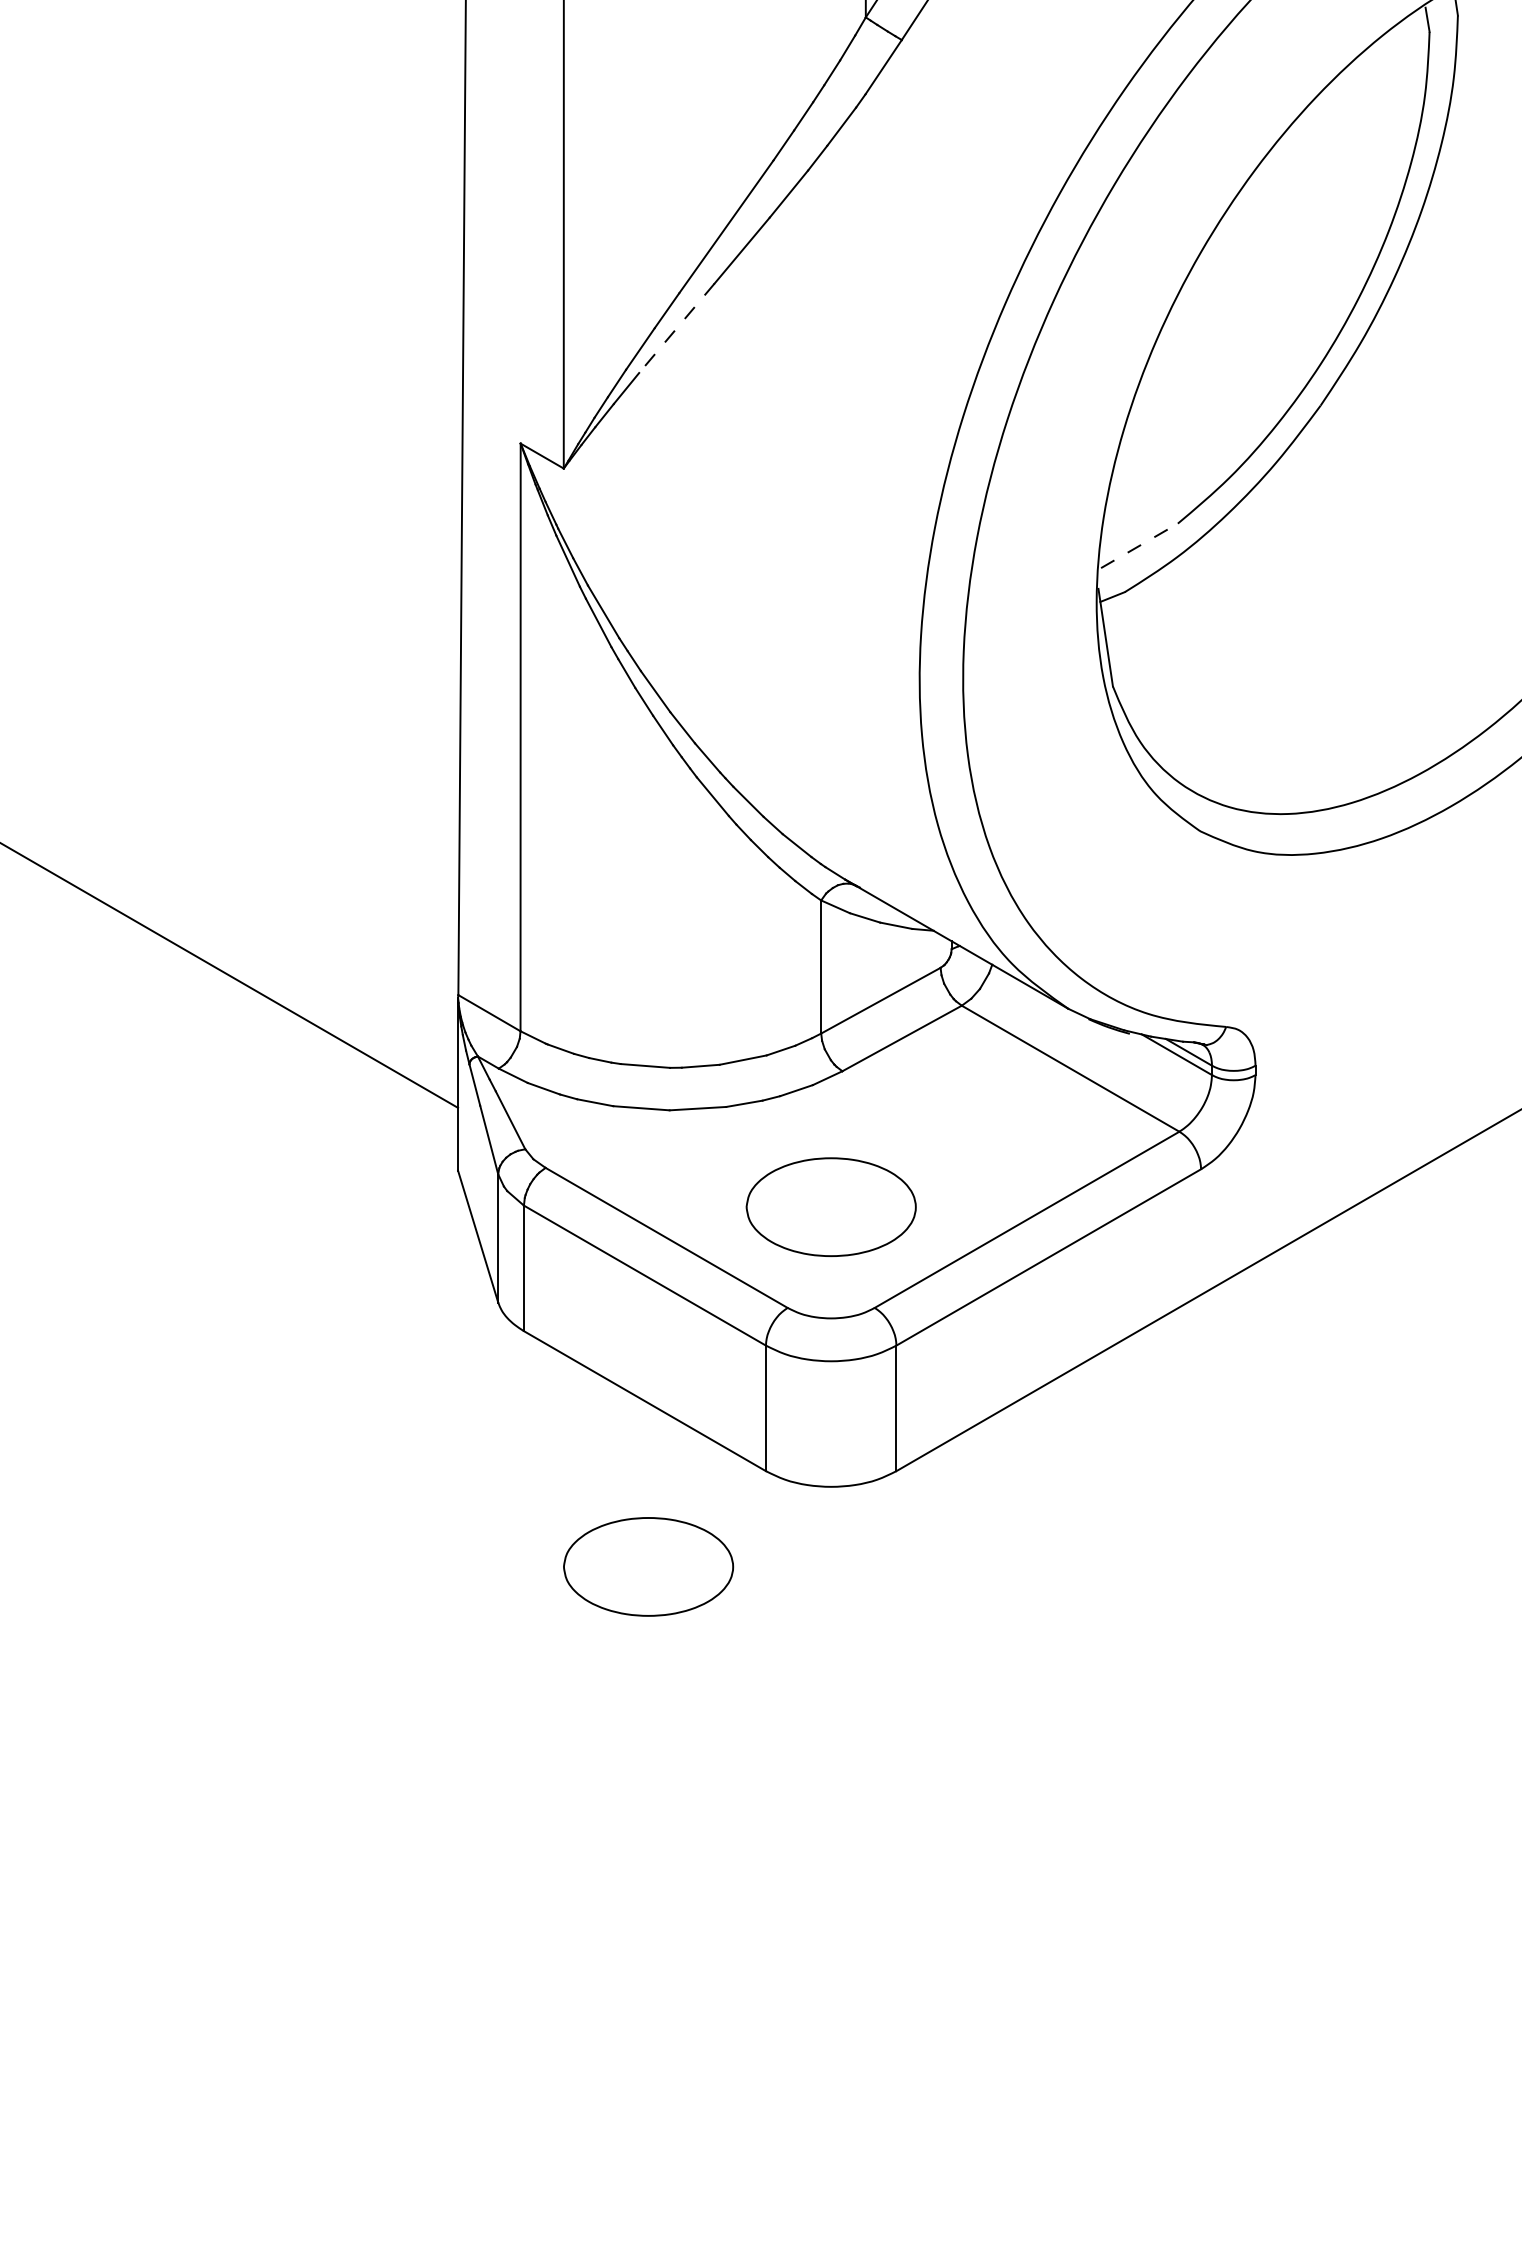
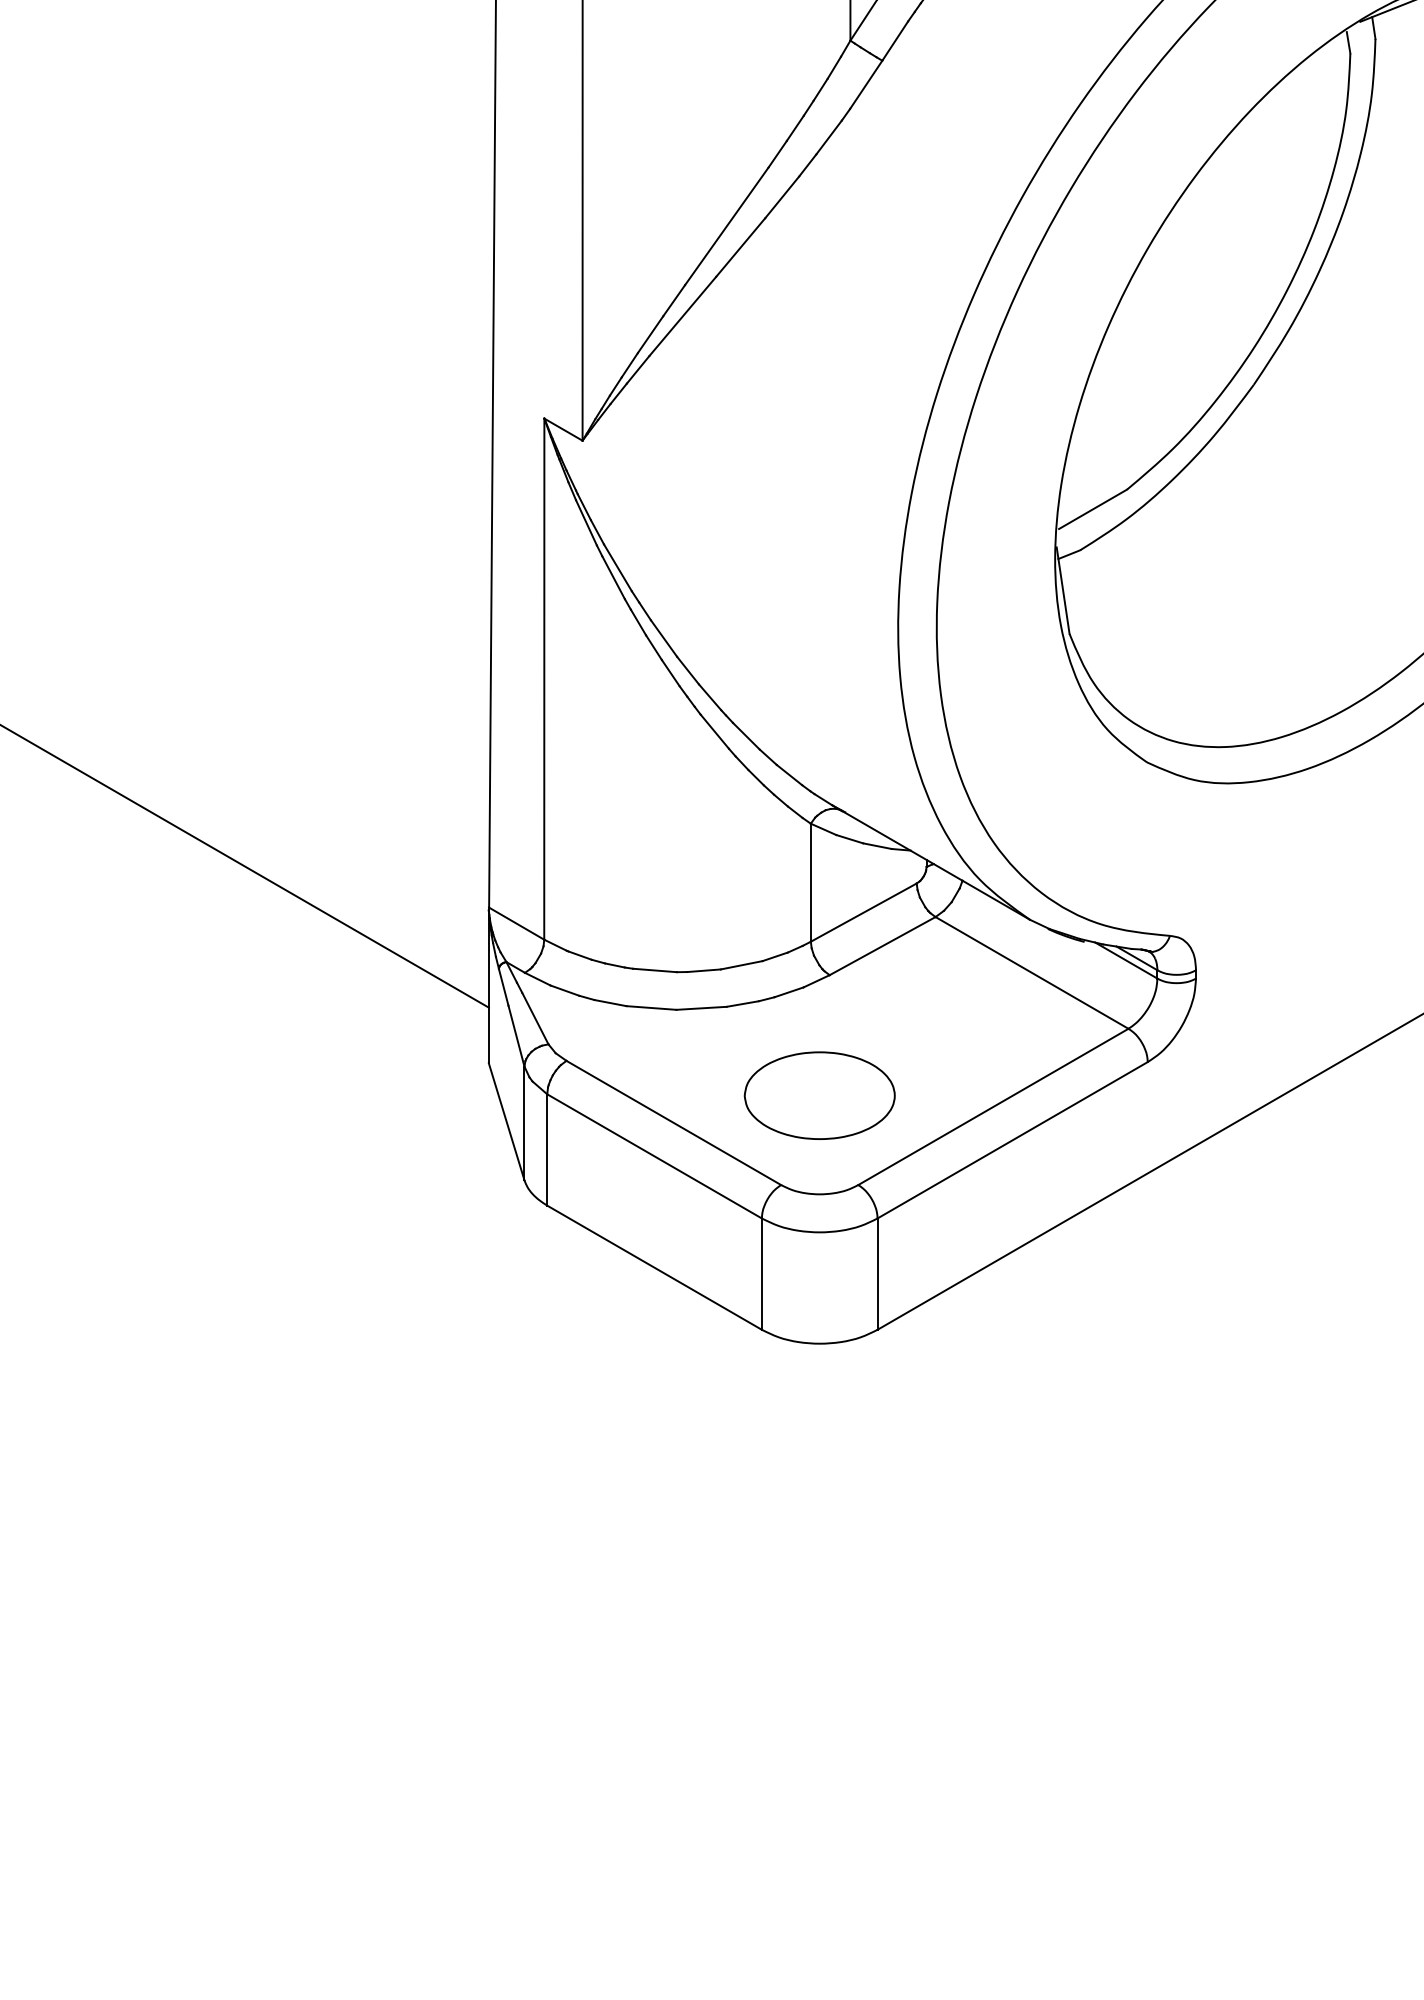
line: (676, 328) -> (682, 316), dashed -> solid
line: (1139, 546) -> (1093, 509), dashed -> solid
part: (648, 1566) -> (657, 1414), removed

